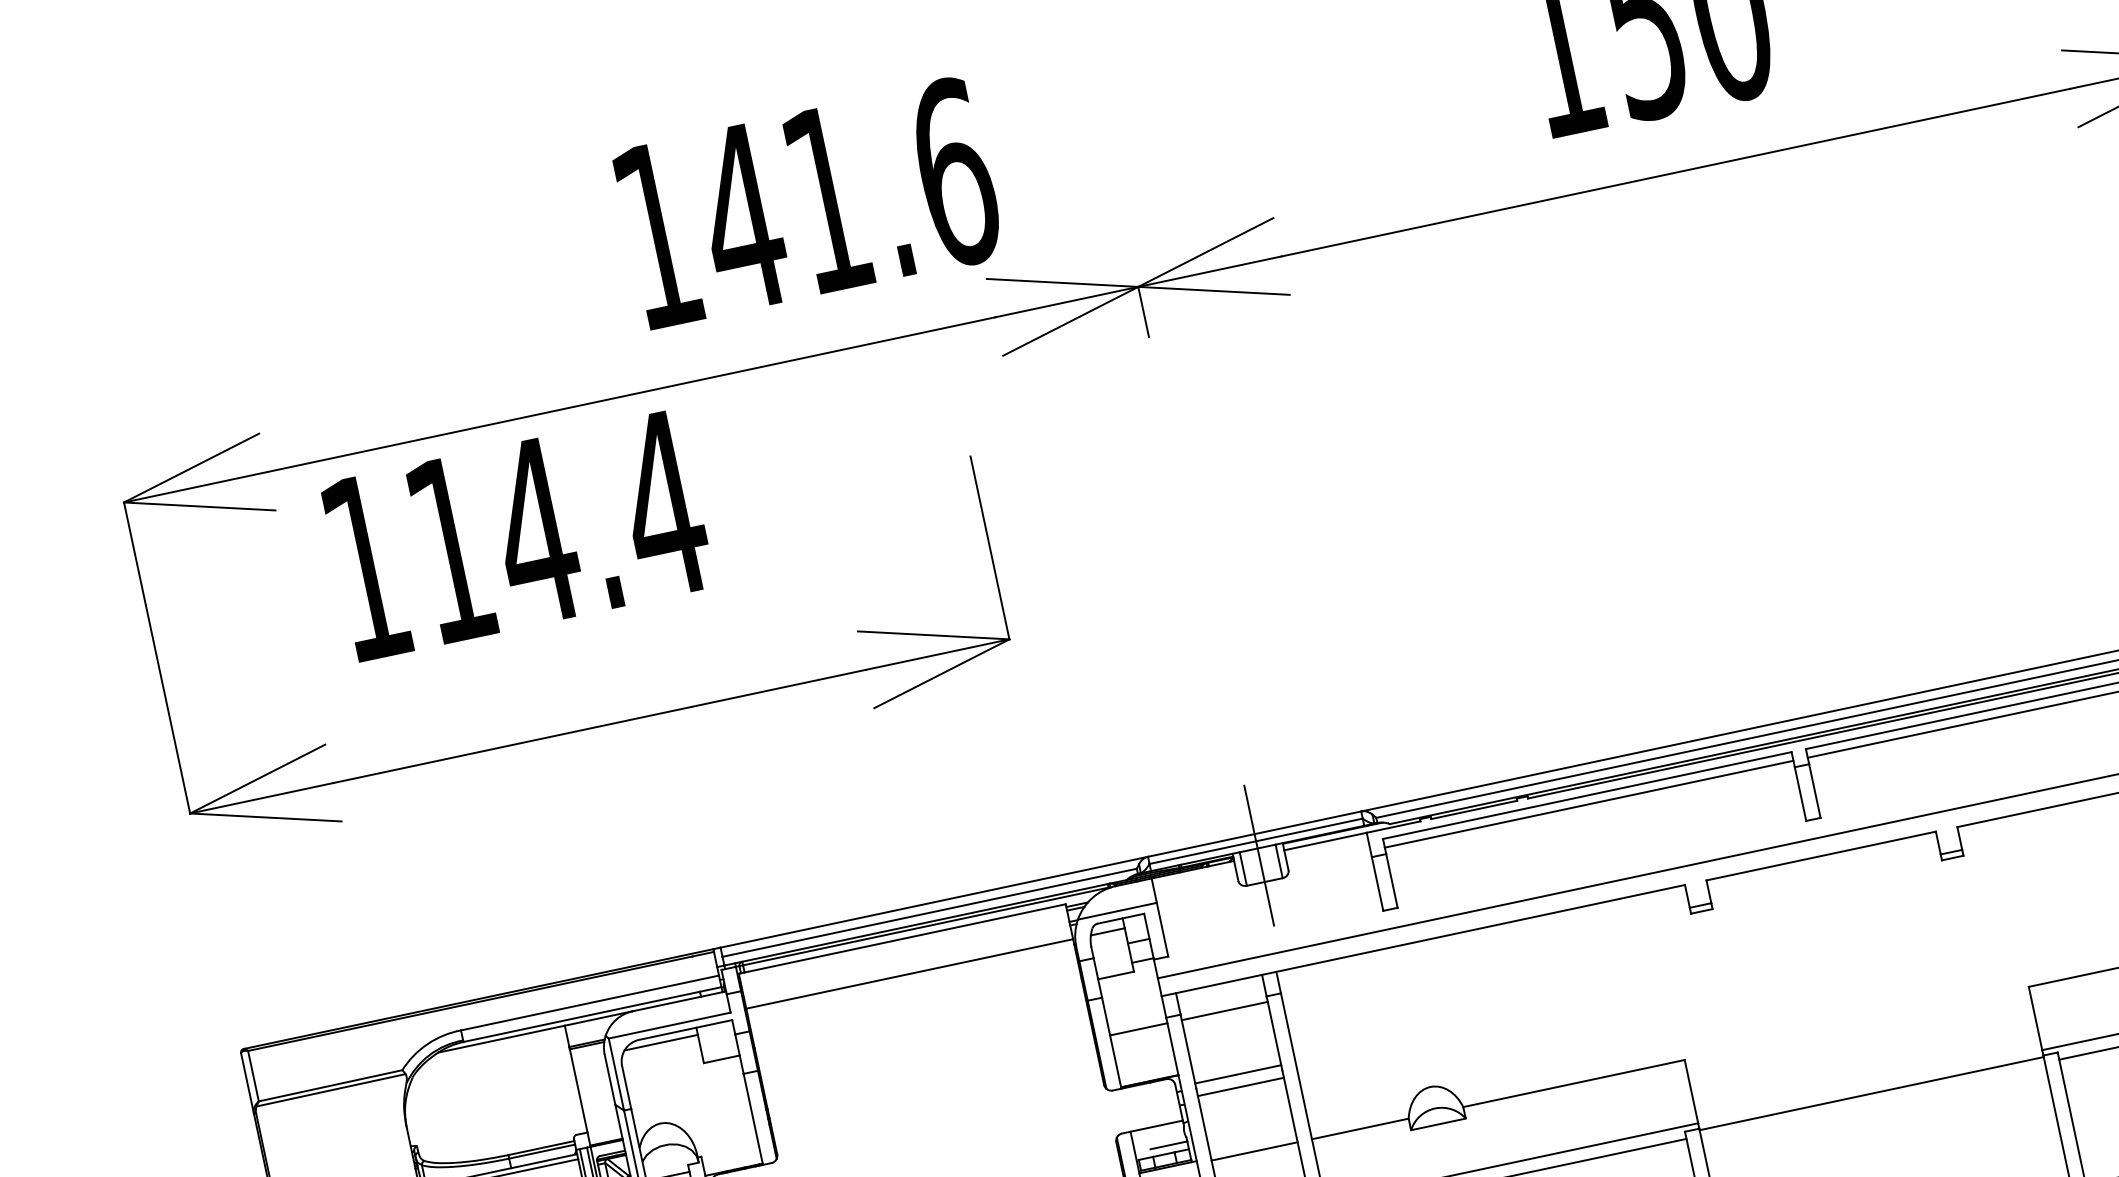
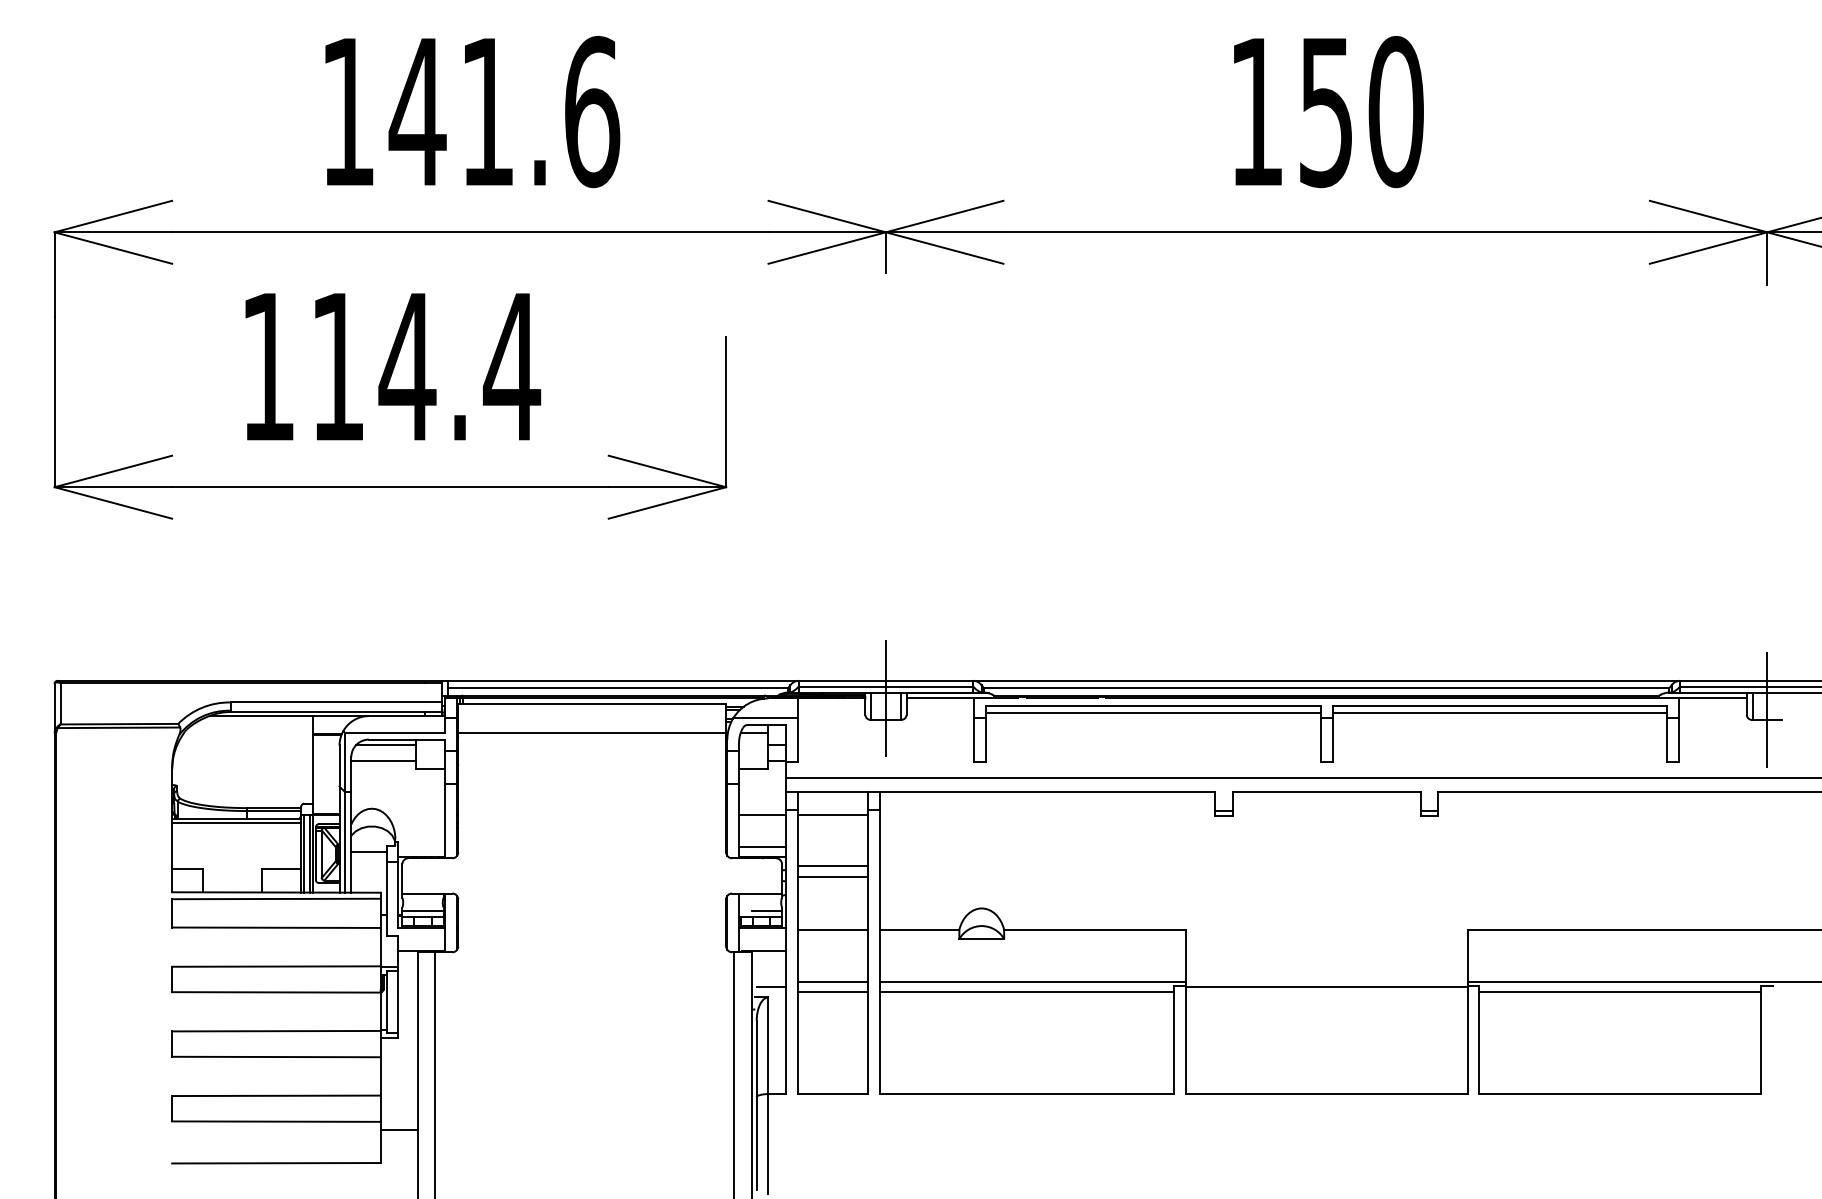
text: (808, 204) -> (472, 112), moved
text: (518, 534) -> (393, 366), moved
line: (662, 1062) -> (383, 761), added
line: (1146, 1068) -> (762, 846), added

